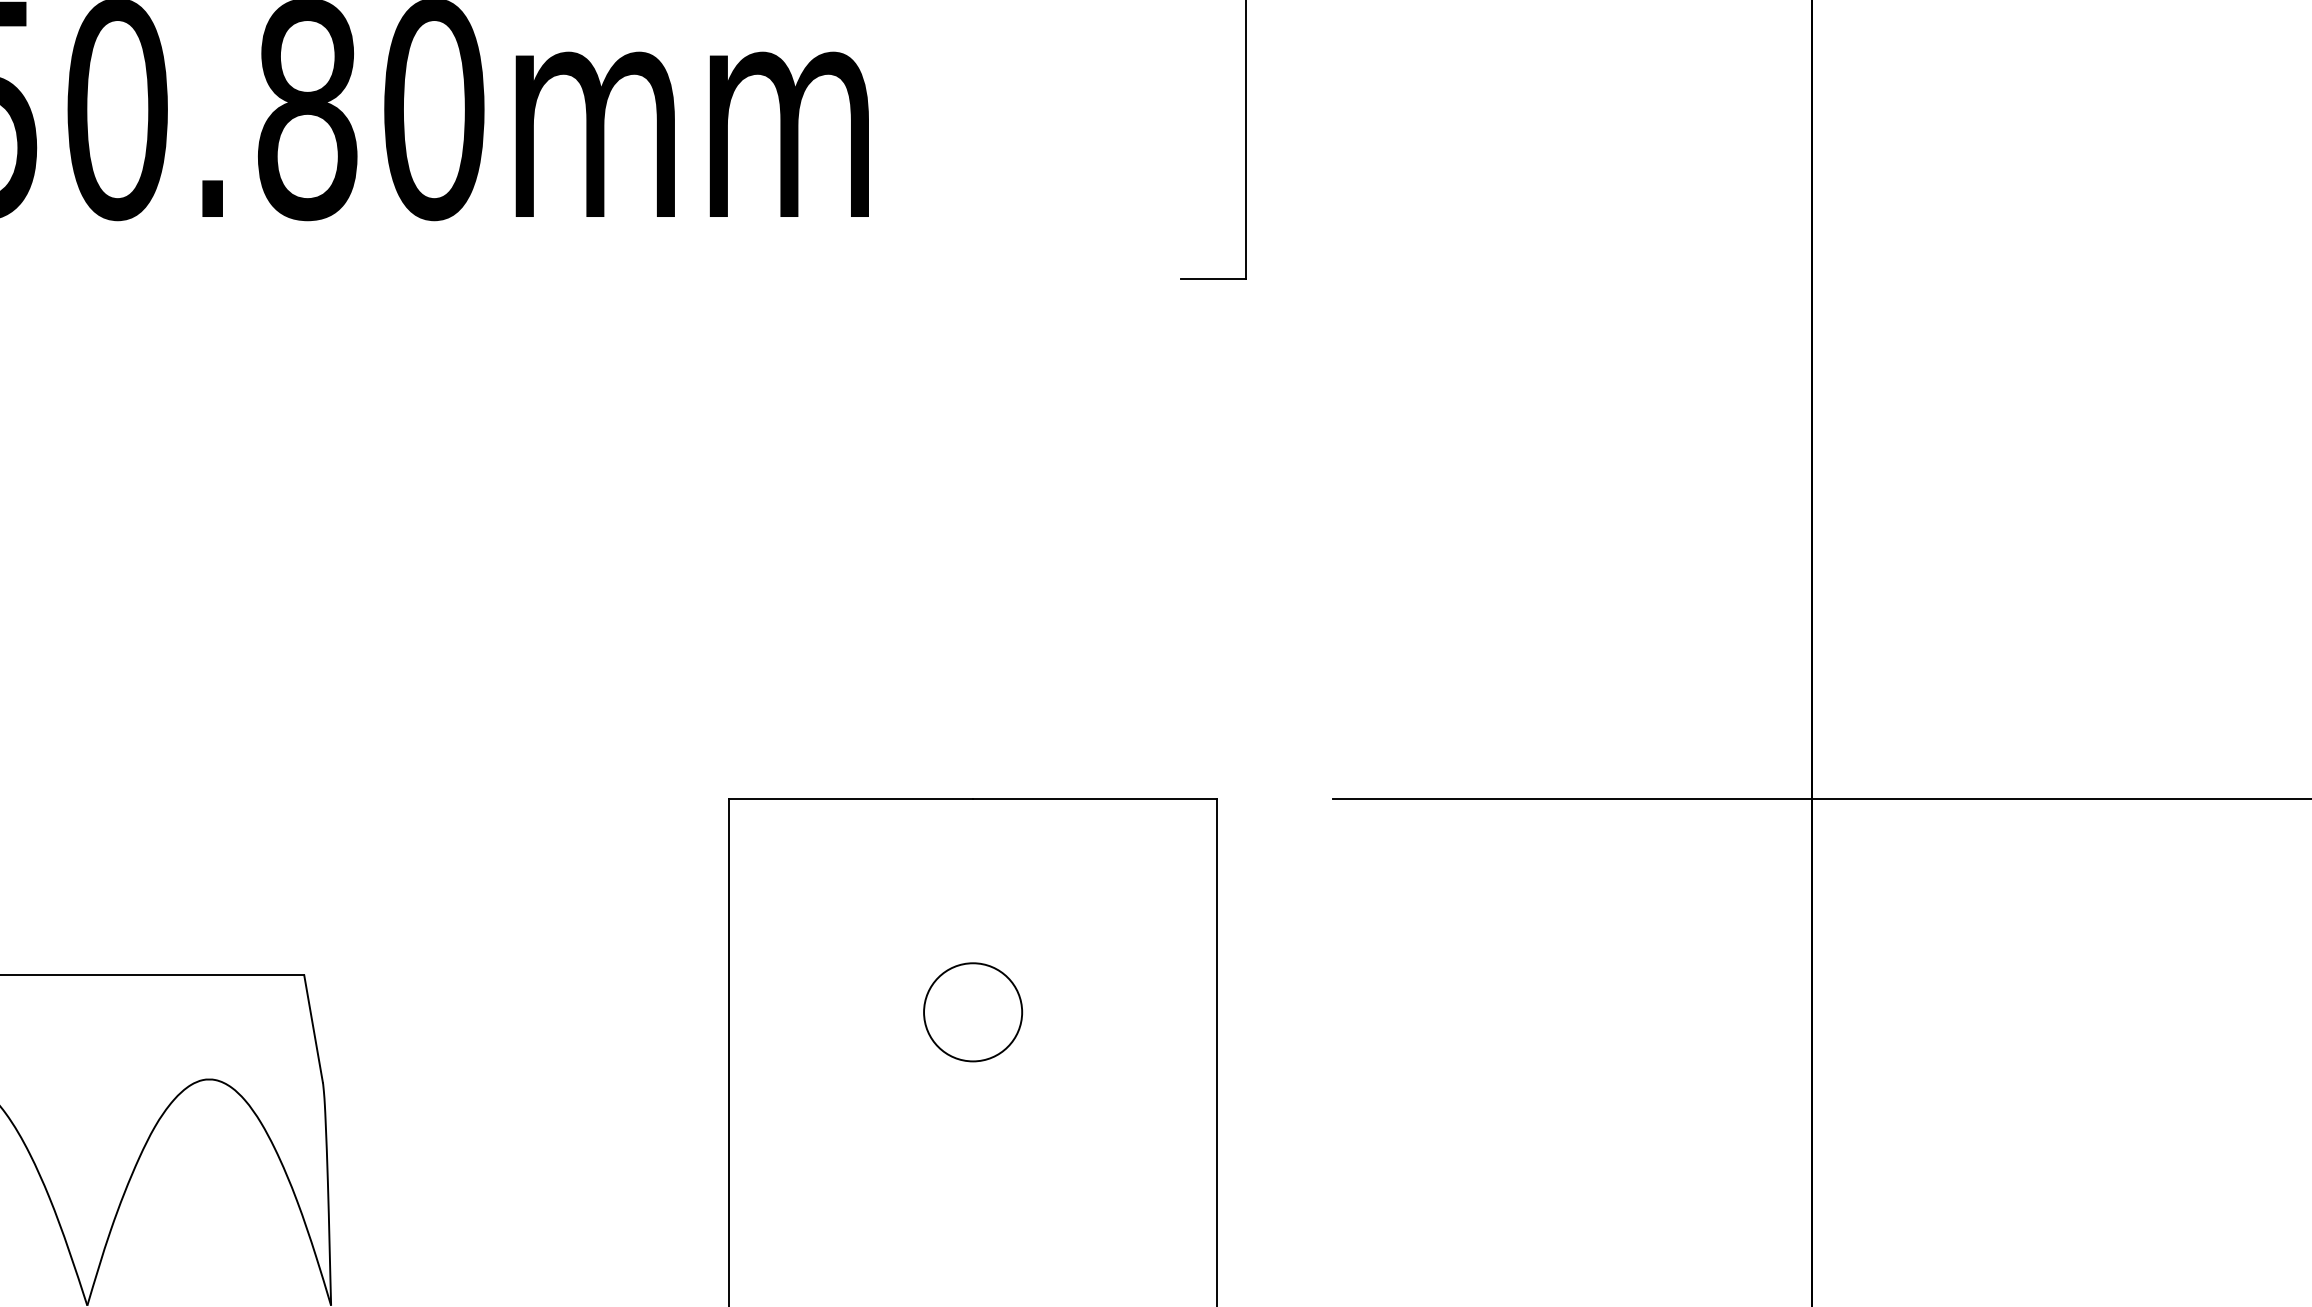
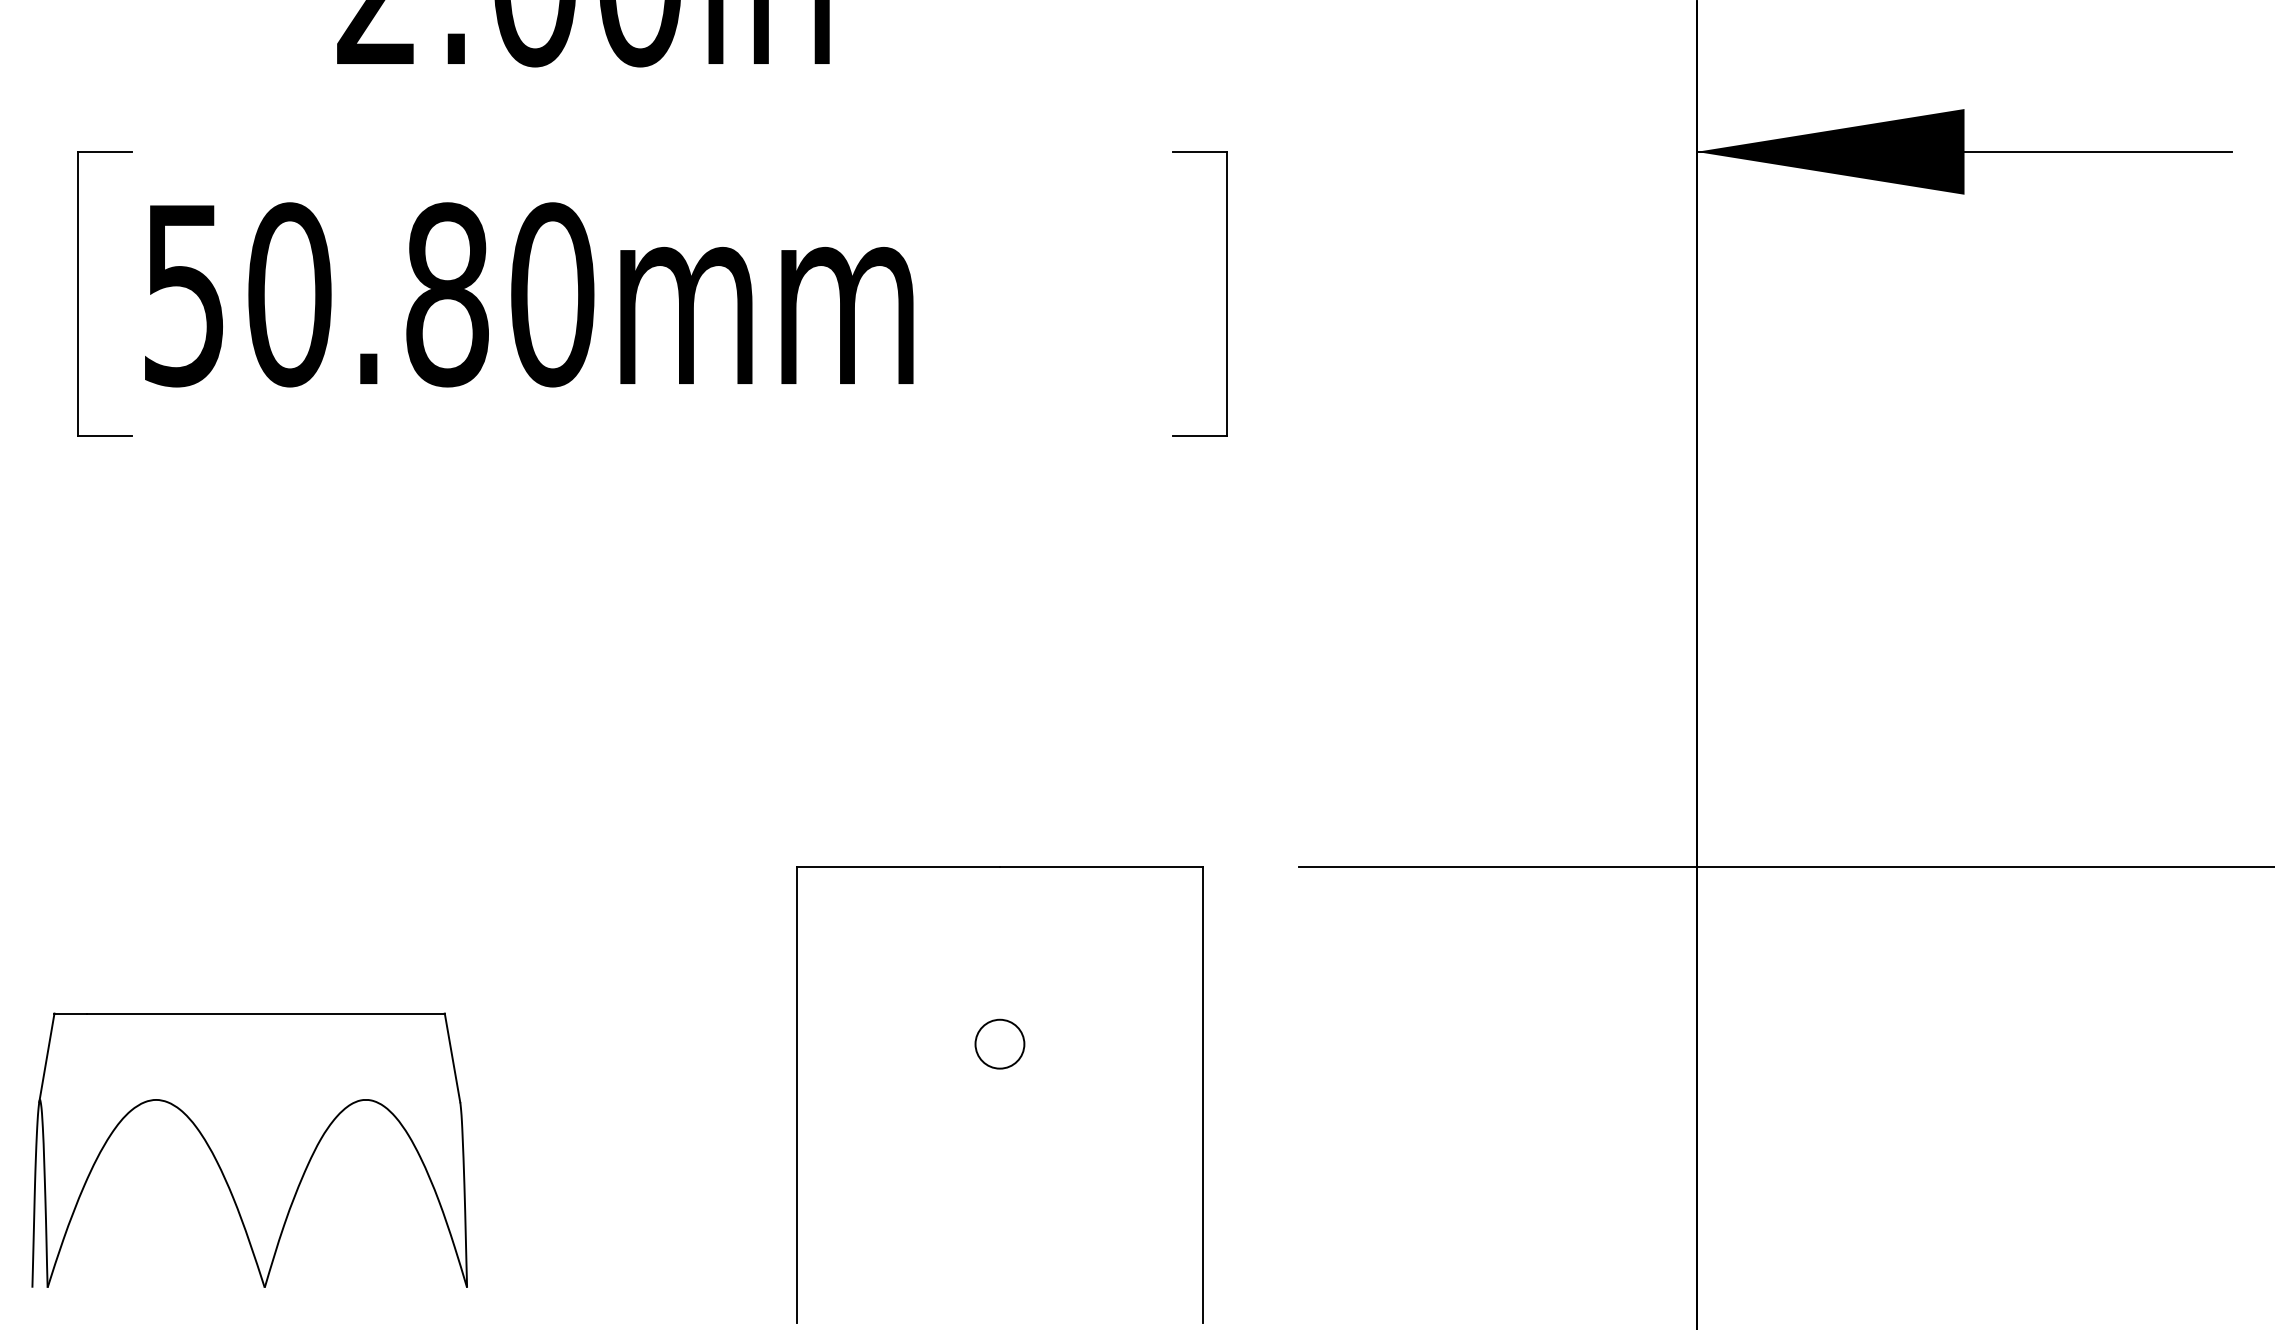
circle: (972, 1011) -> (999, 1043), size x0.6

